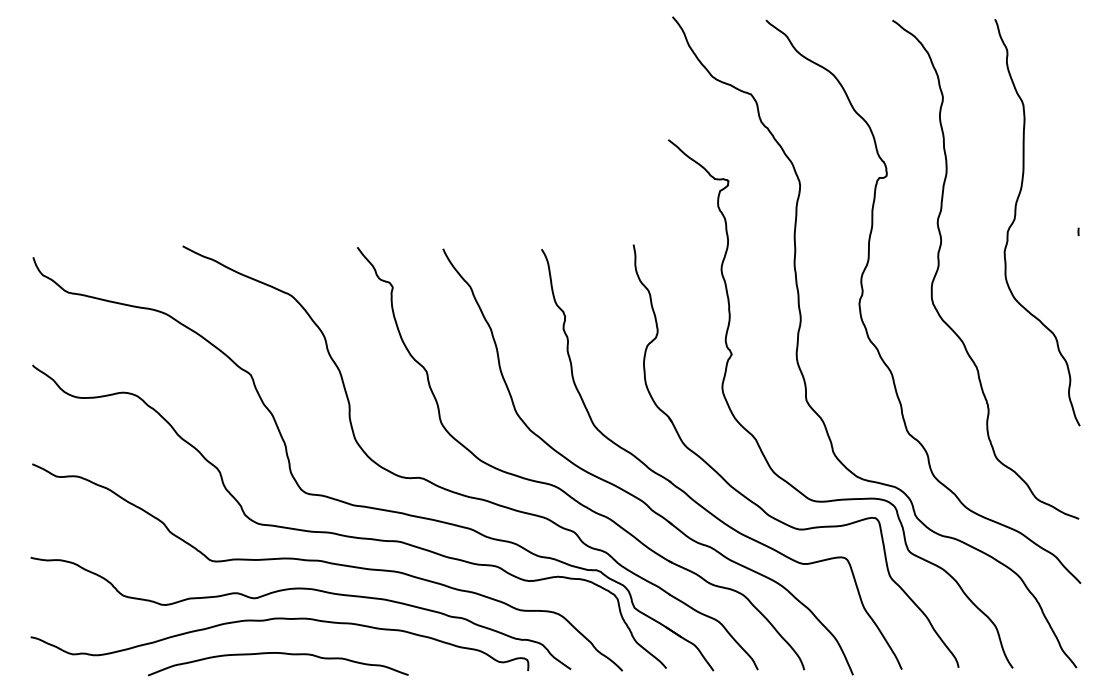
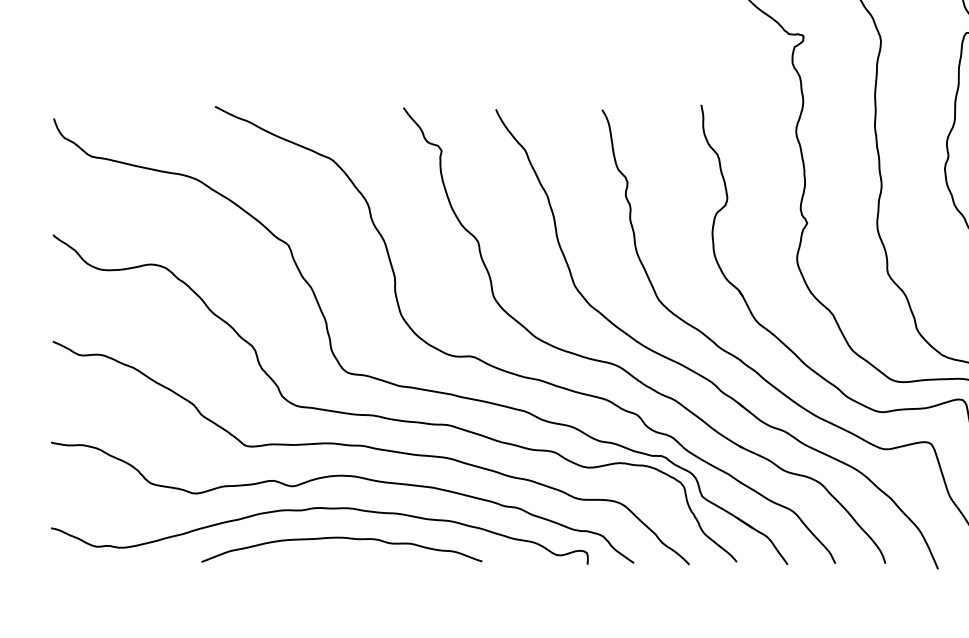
curve: (281, 654) -> (345, 539), moved

